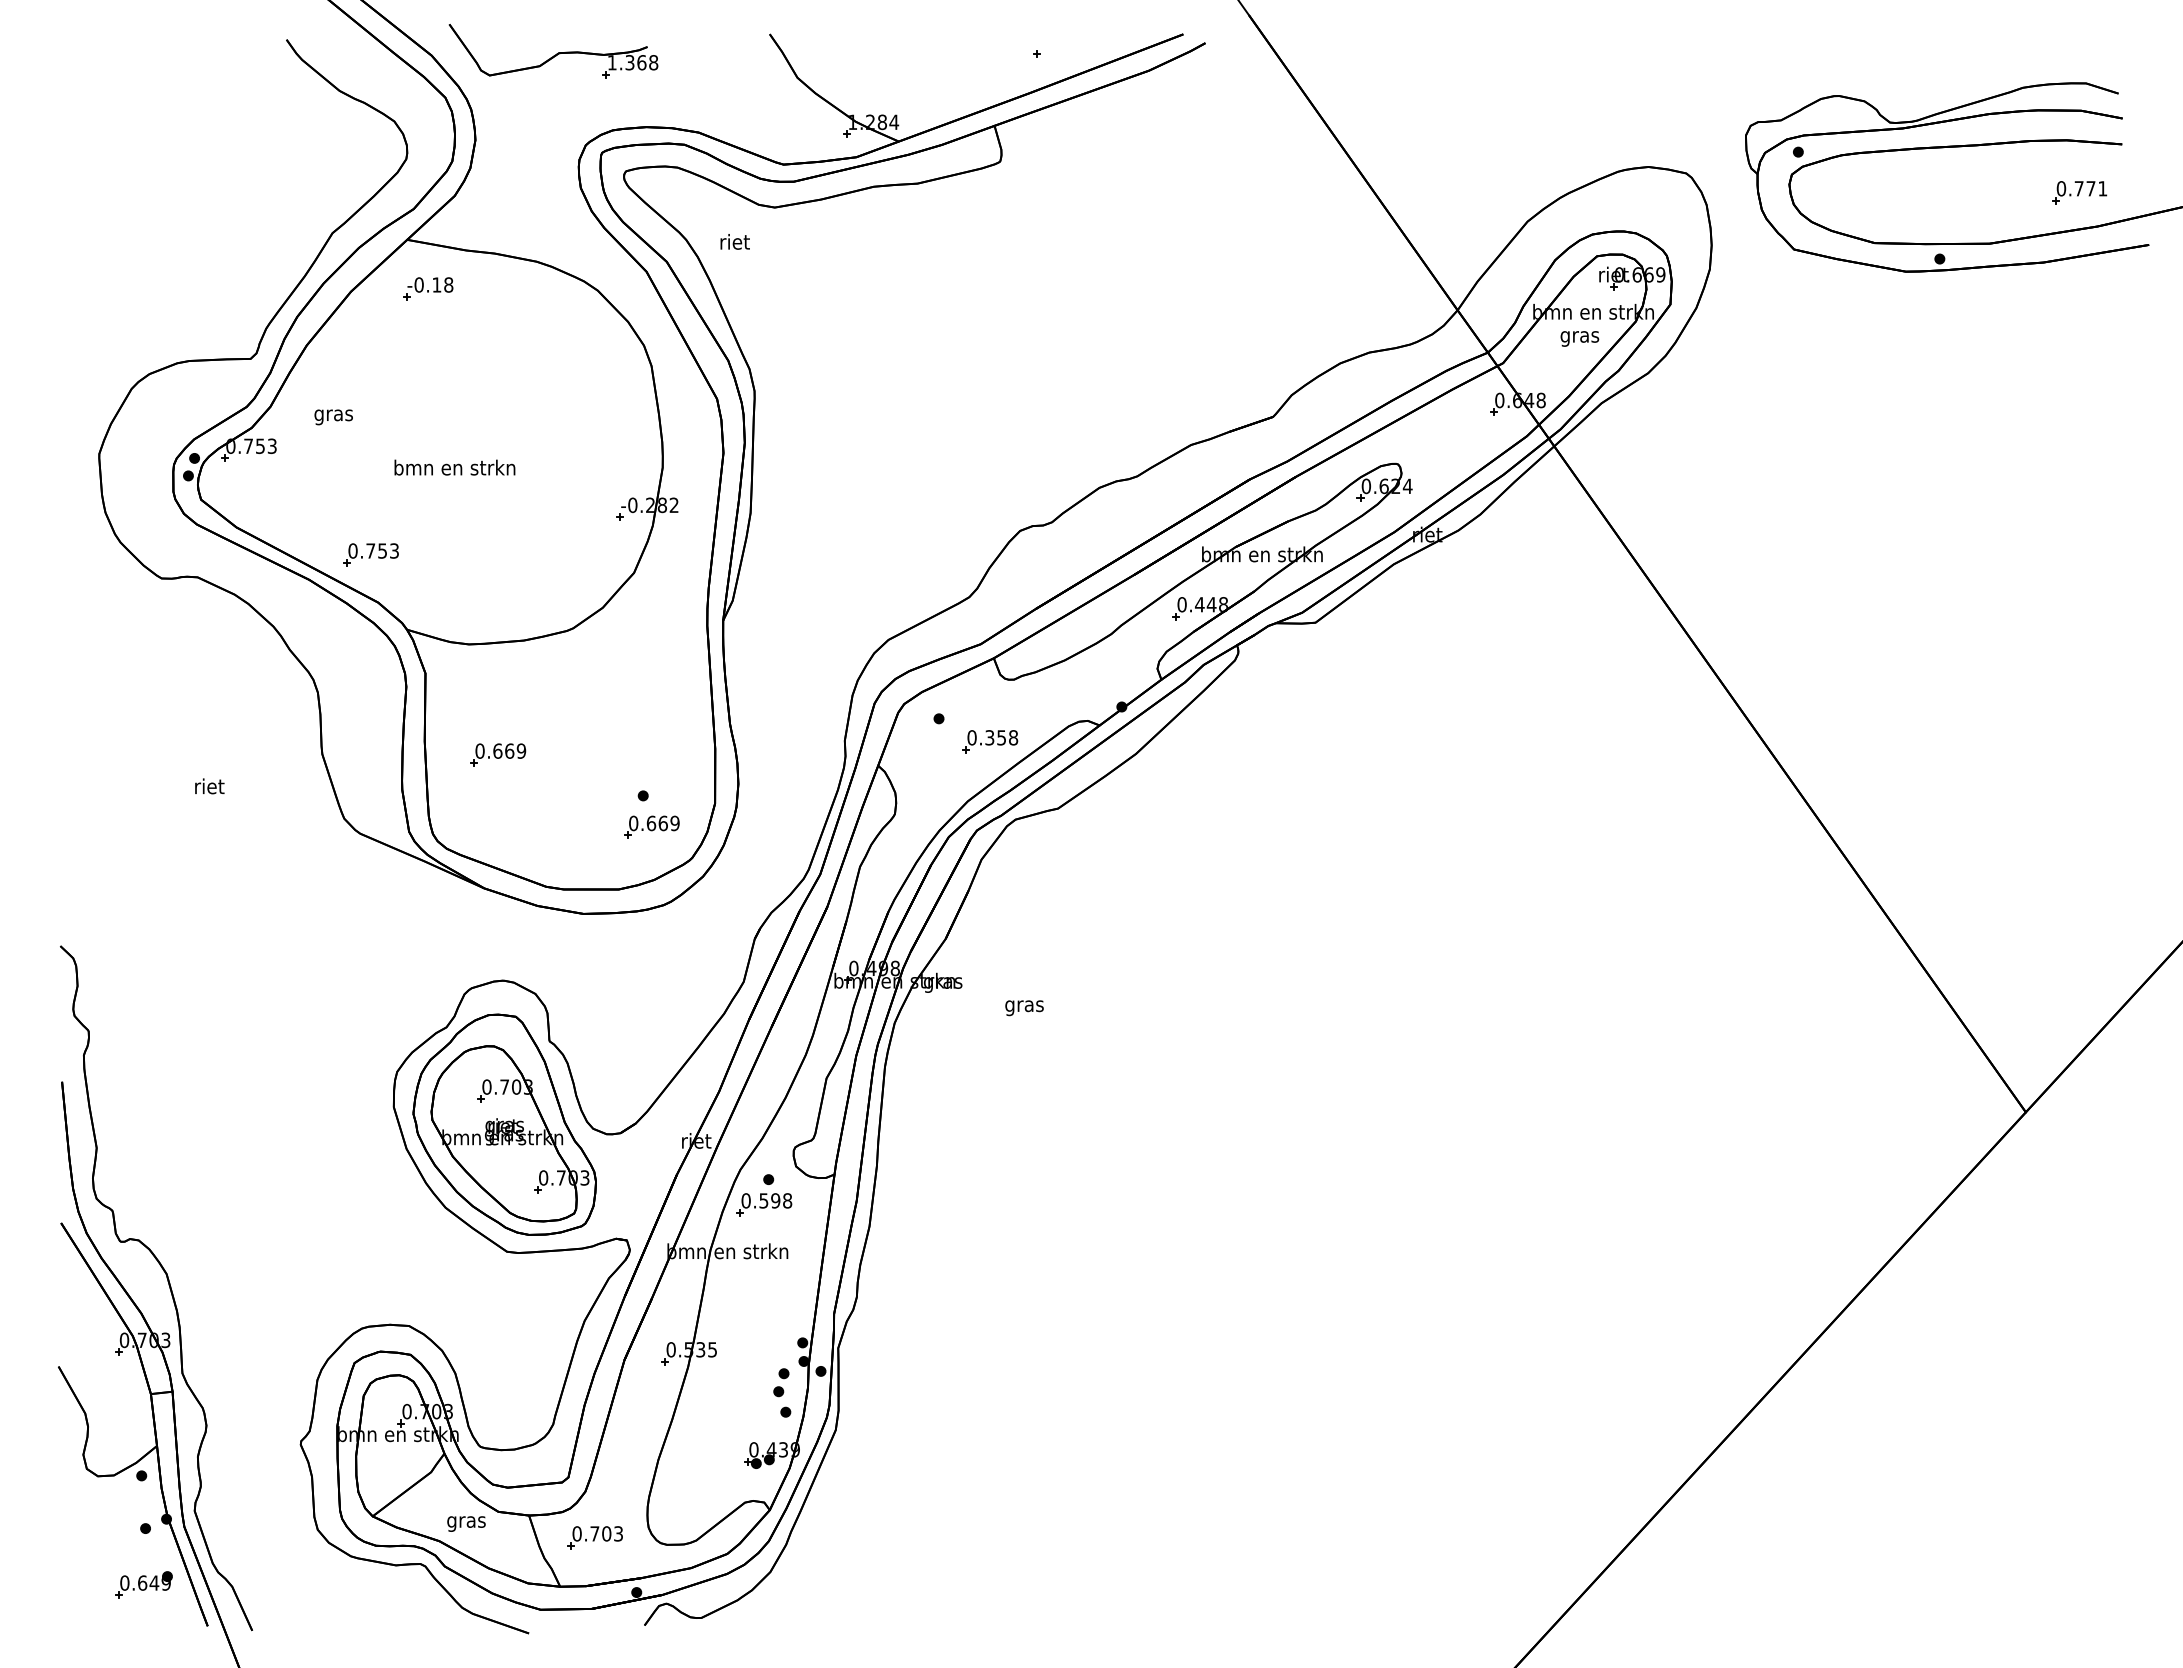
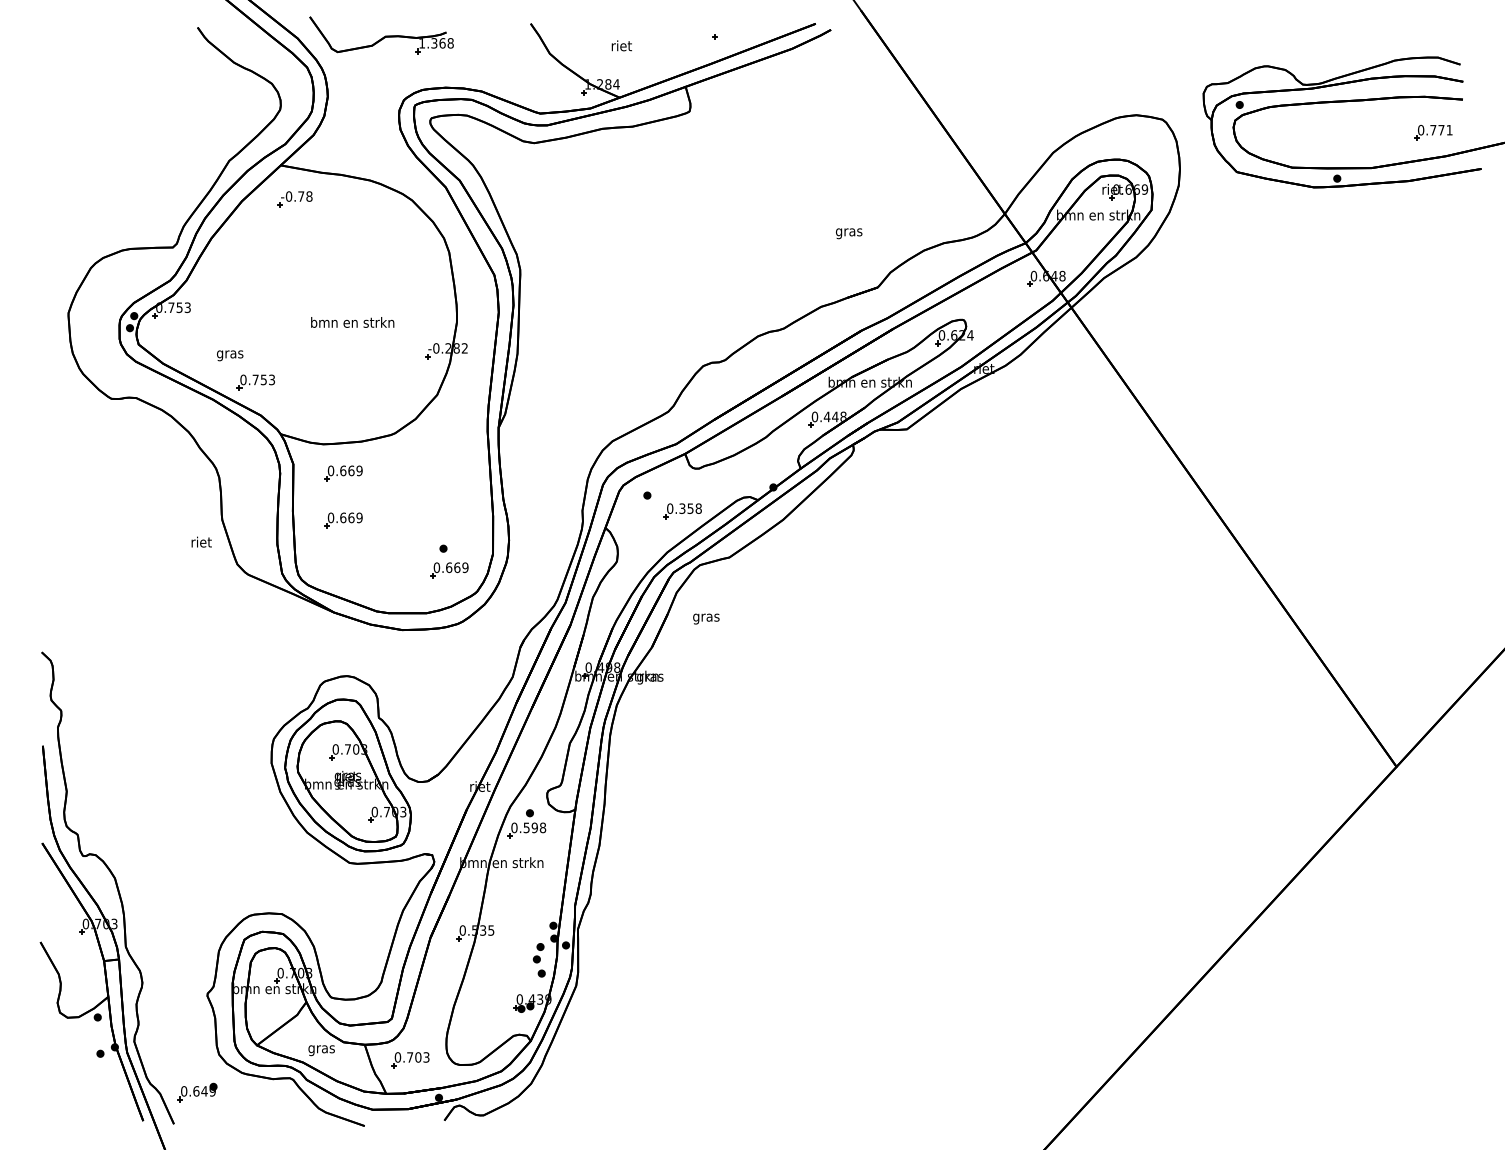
text: (734, 241) -> (621, 45), moved
text: (437, 284) -> (301, 196), -0.18 -> -0.78
text: (1580, 338) -> (849, 233), moved
text: (334, 416) -> (230, 355), moved
text: (454, 467) -> (352, 322), moved
part: (498, 686) -> (343, 473), added
text: (209, 785) -> (201, 541), moved
text: (1024, 1007) -> (706, 618), moved
part: (144, 1584) -> (197, 1092), moved

